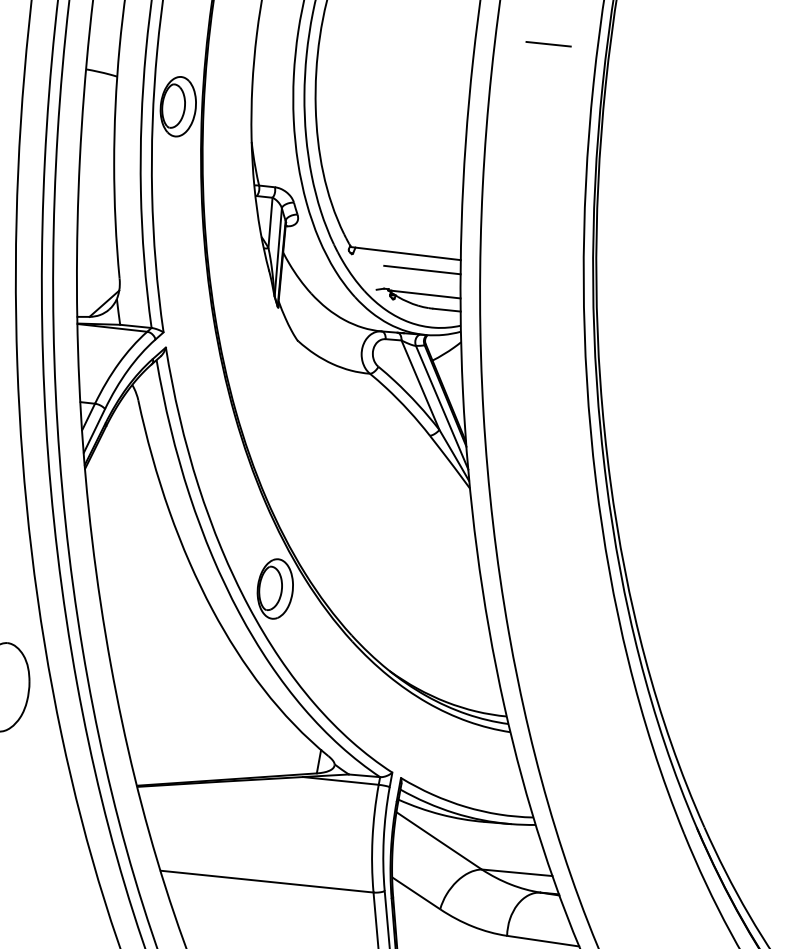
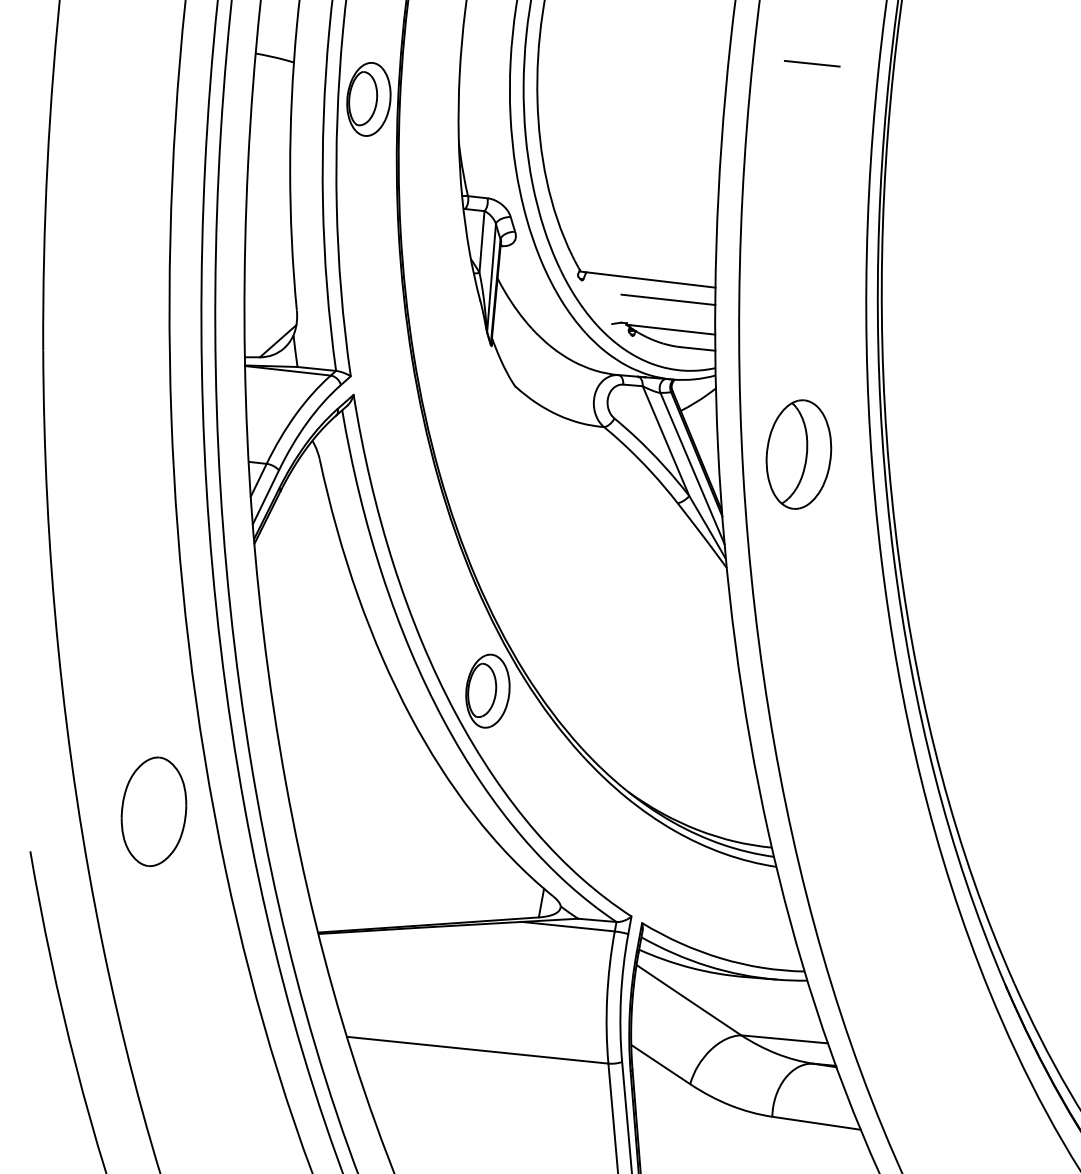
line: (548, 44) -> (812, 63), moved
part: (528, 396) -> (798, 454), added

